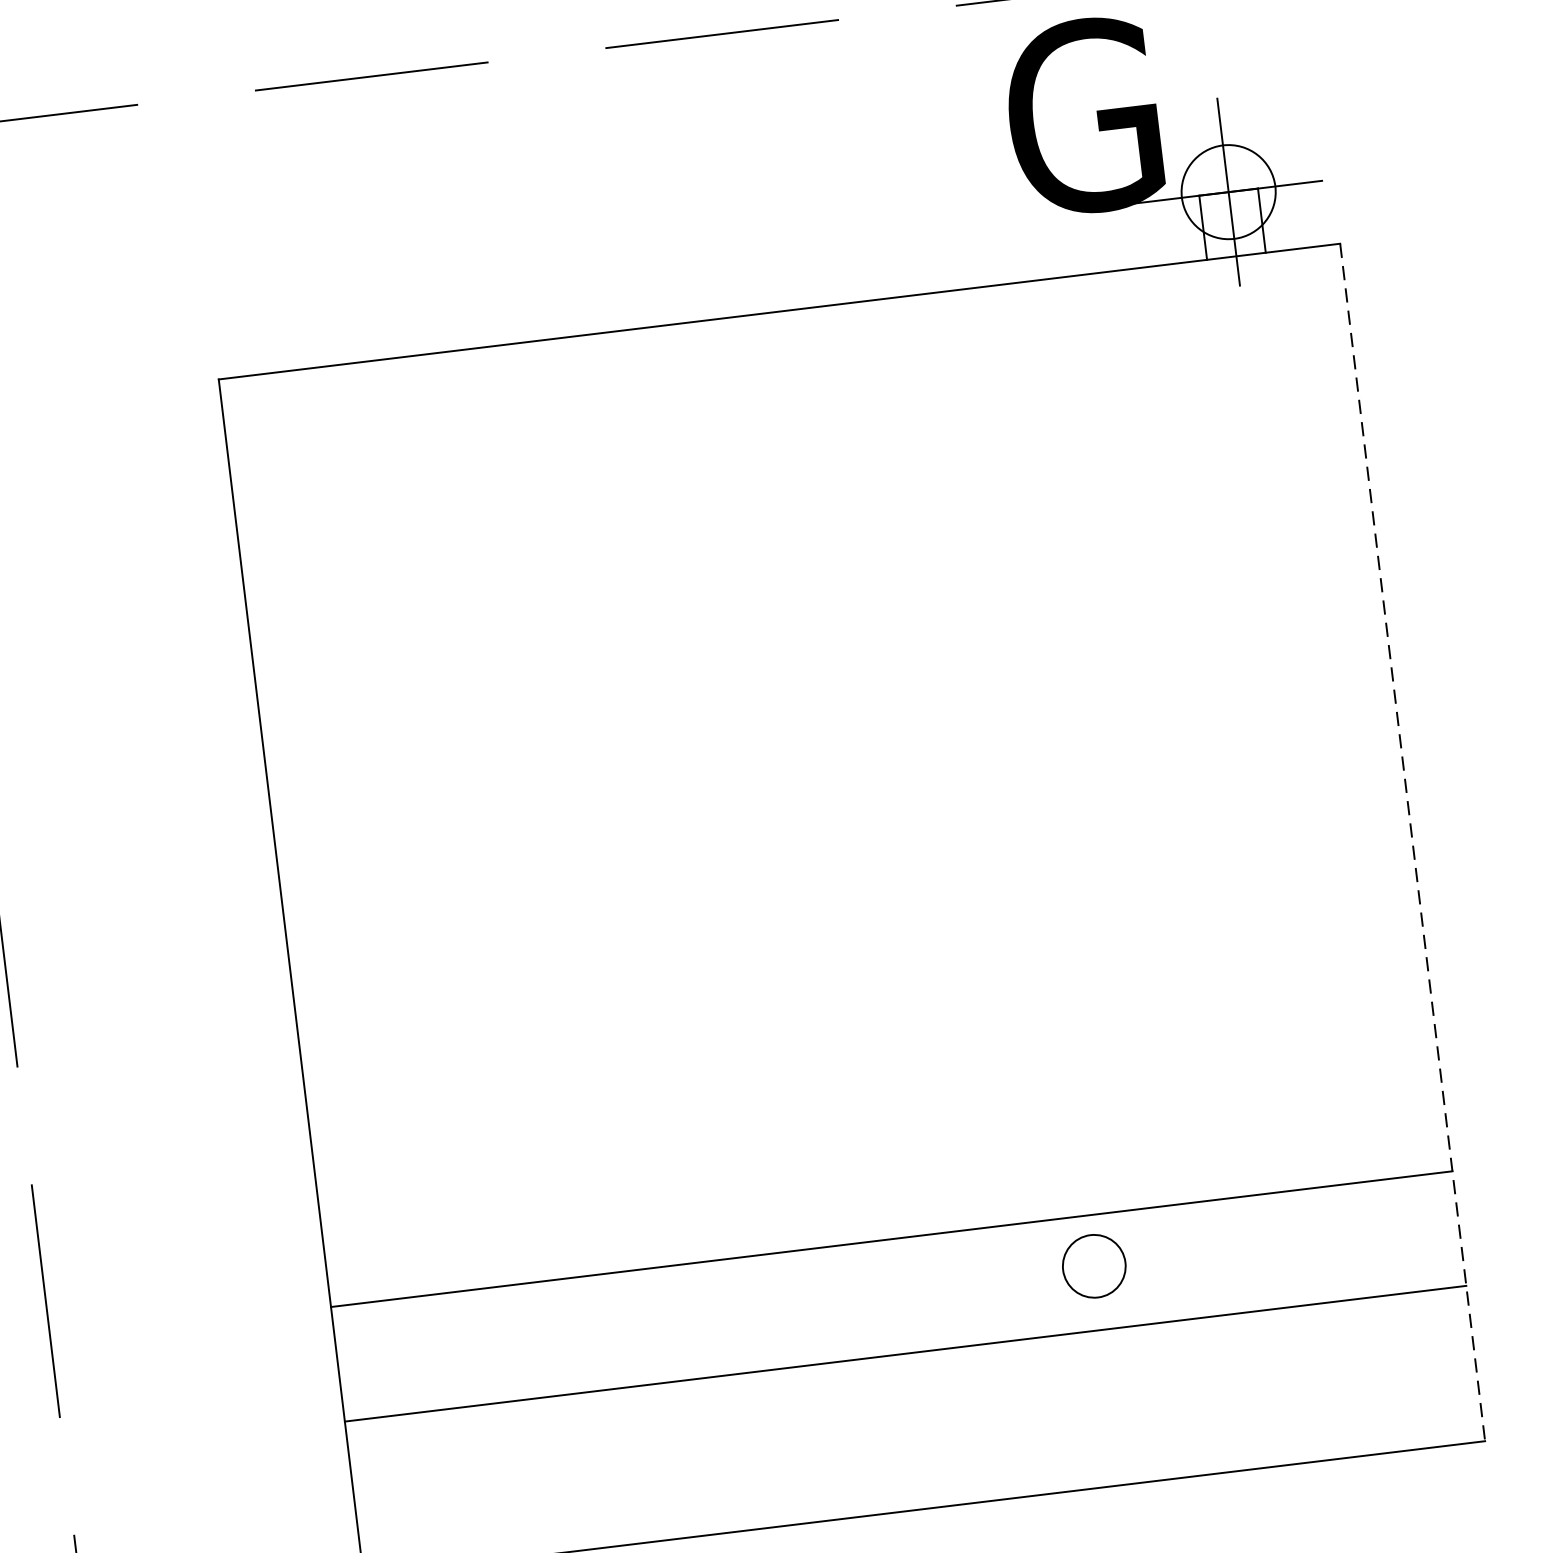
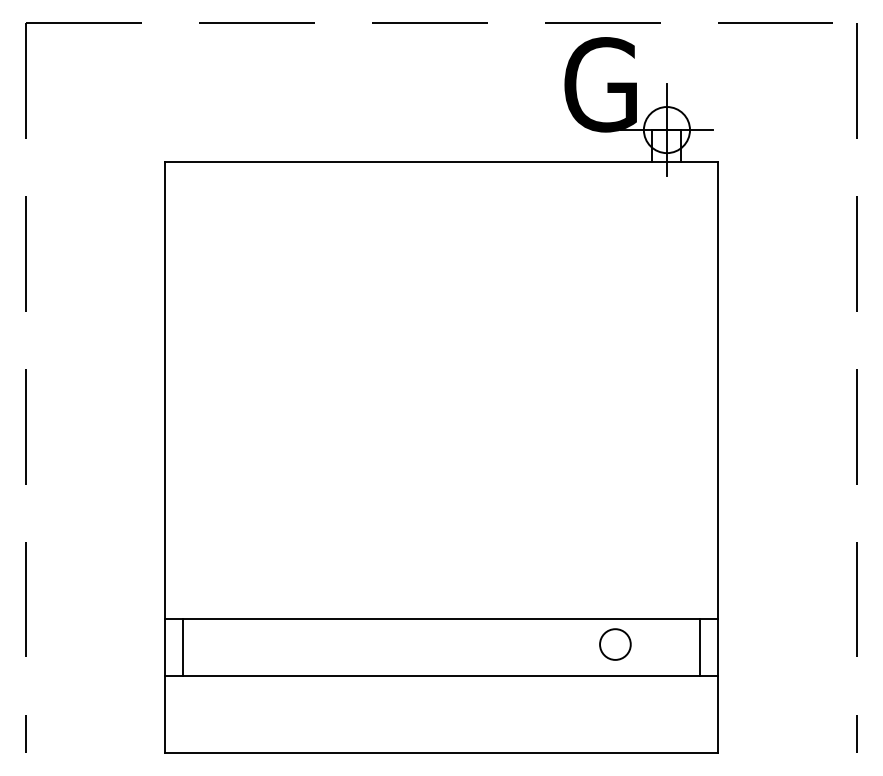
line: (1413, 843) -> (718, 457), dashed -> solid
line: (1423, 1232) -> (700, 647), added
circle: (1094, 1266) -> (615, 644), moved
line: (373, 1359) -> (182, 647), added

